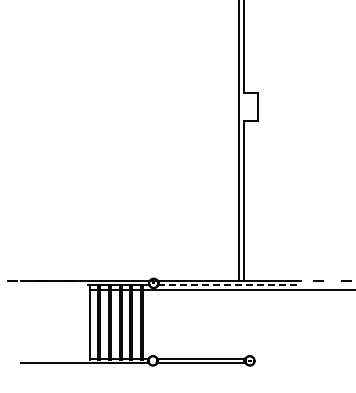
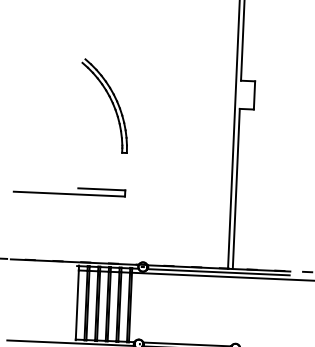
part: (114, 119) -> (110, 101), added
part: (76, 210) -> (69, 191), added
line: (230, 285) -> (219, 272), dashed -> solid

